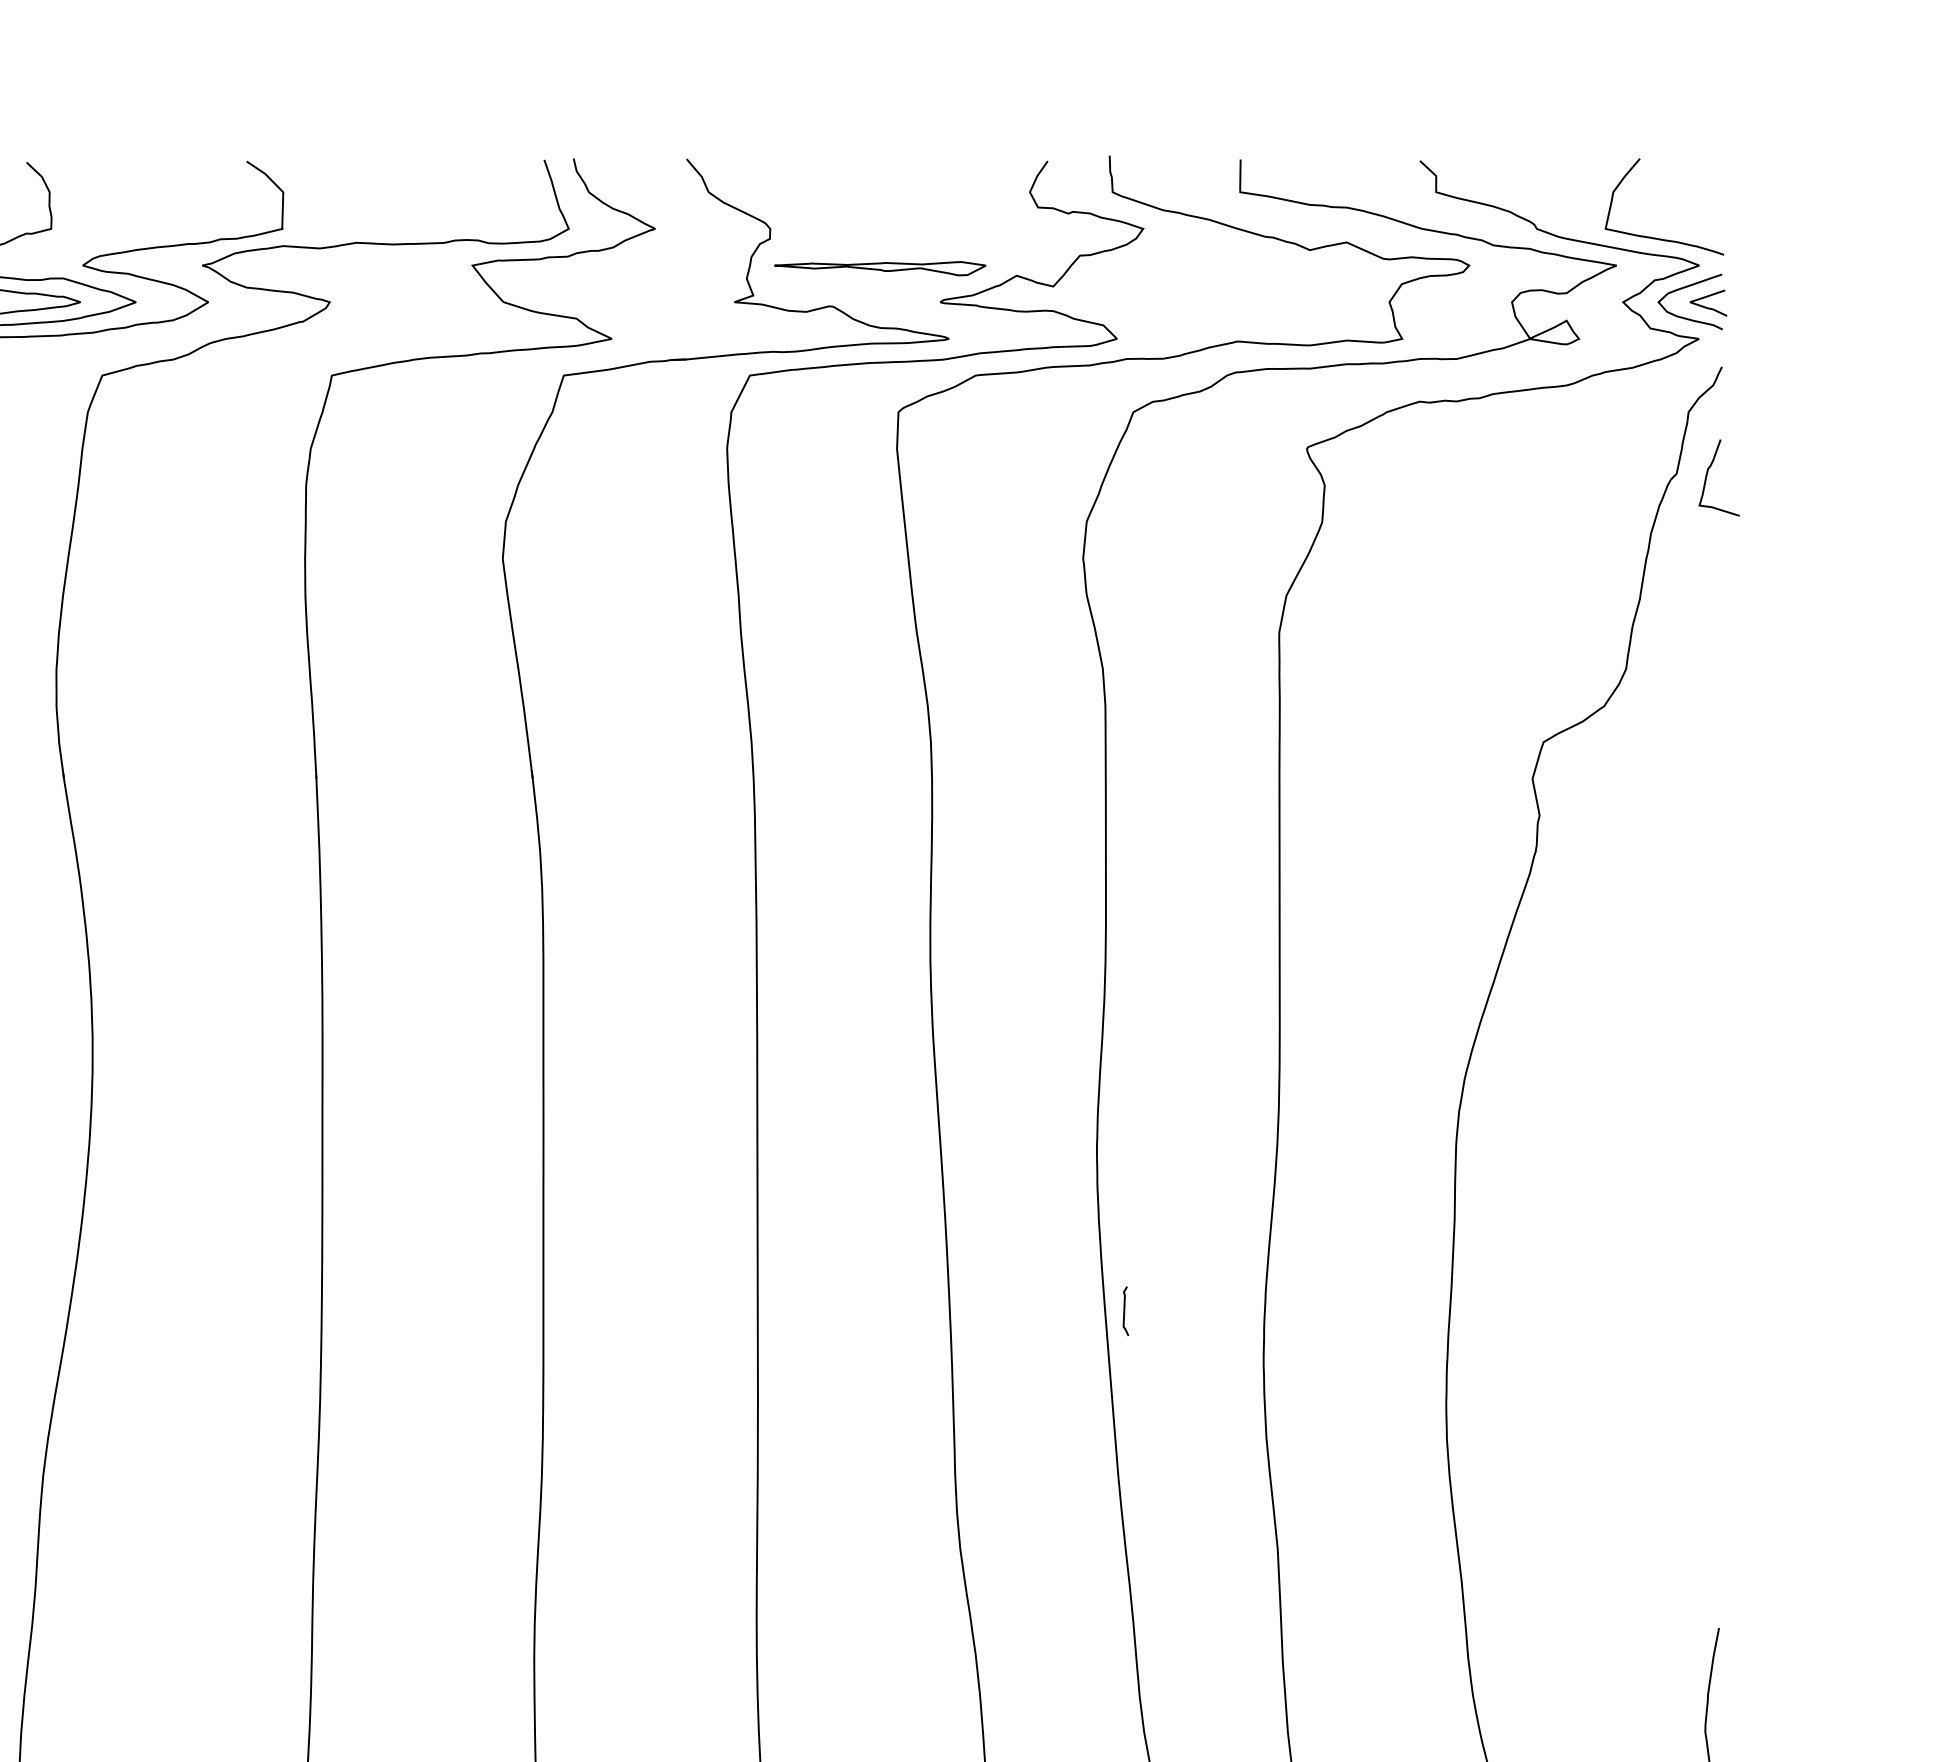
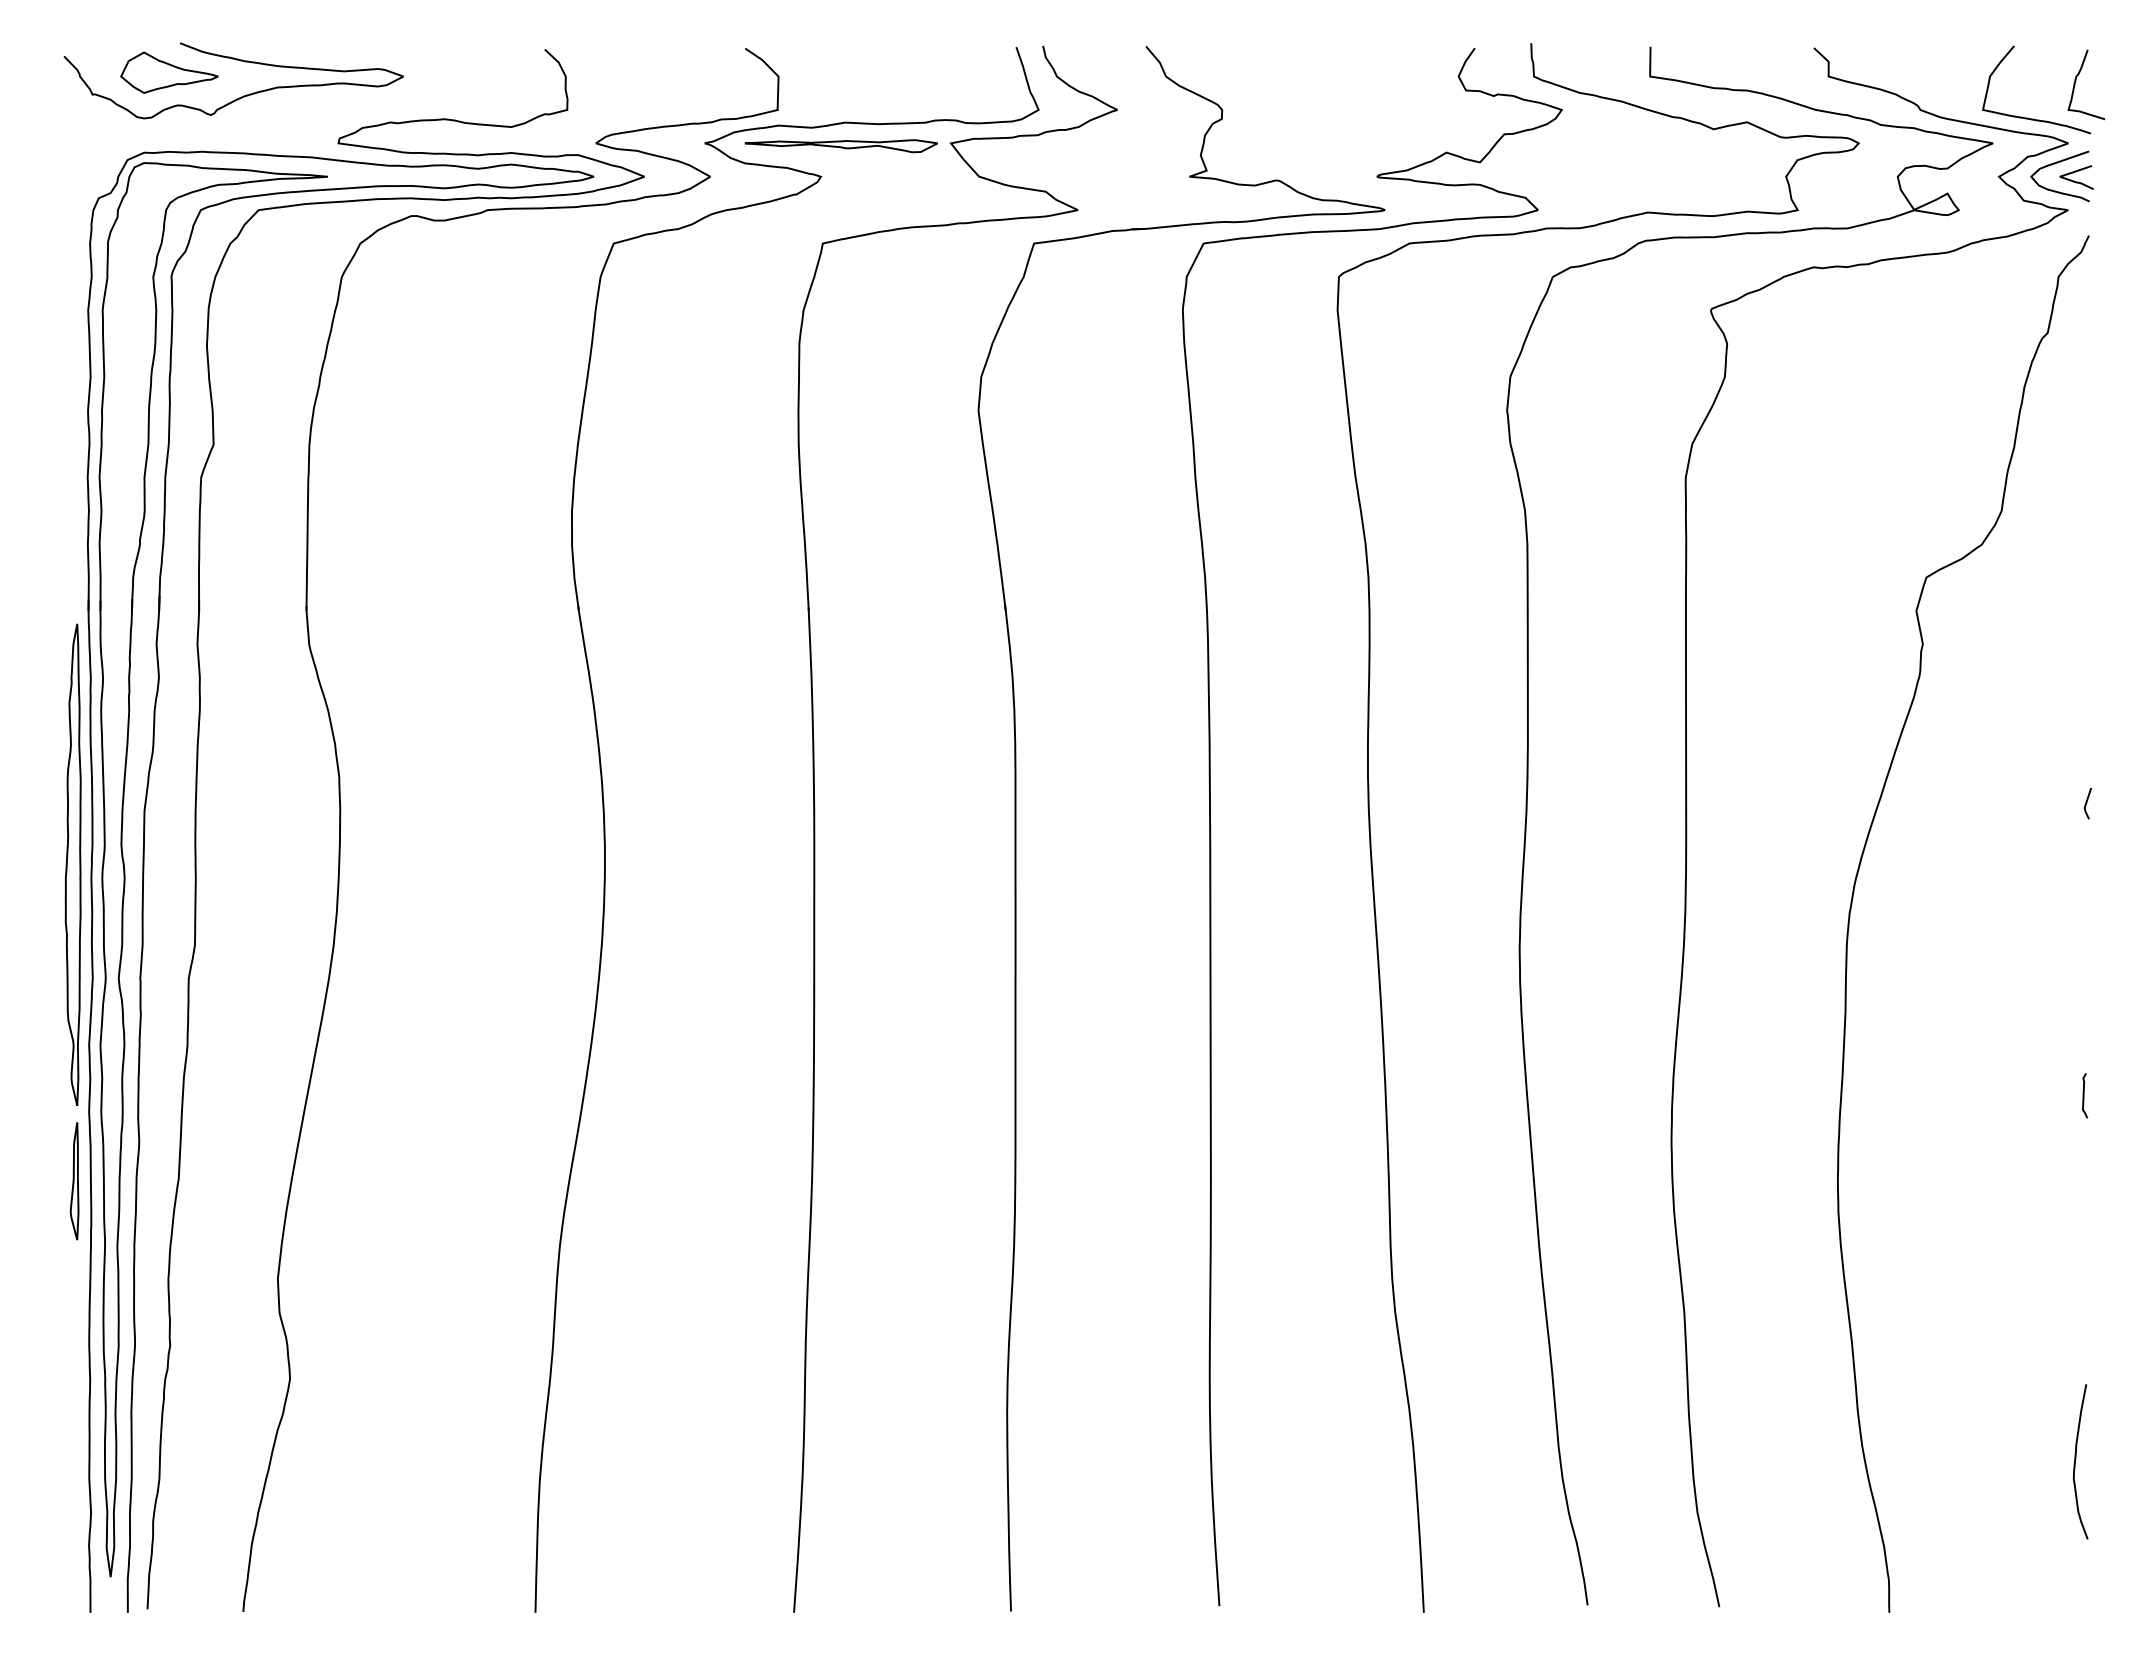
part: (879, 269) -> (840, 146), moved
curve: (1708, 474) -> (2076, 81), moved
line: (1720, 990) -> (2087, 803), added
curve: (1125, 1310) -> (2084, 1095), moved

